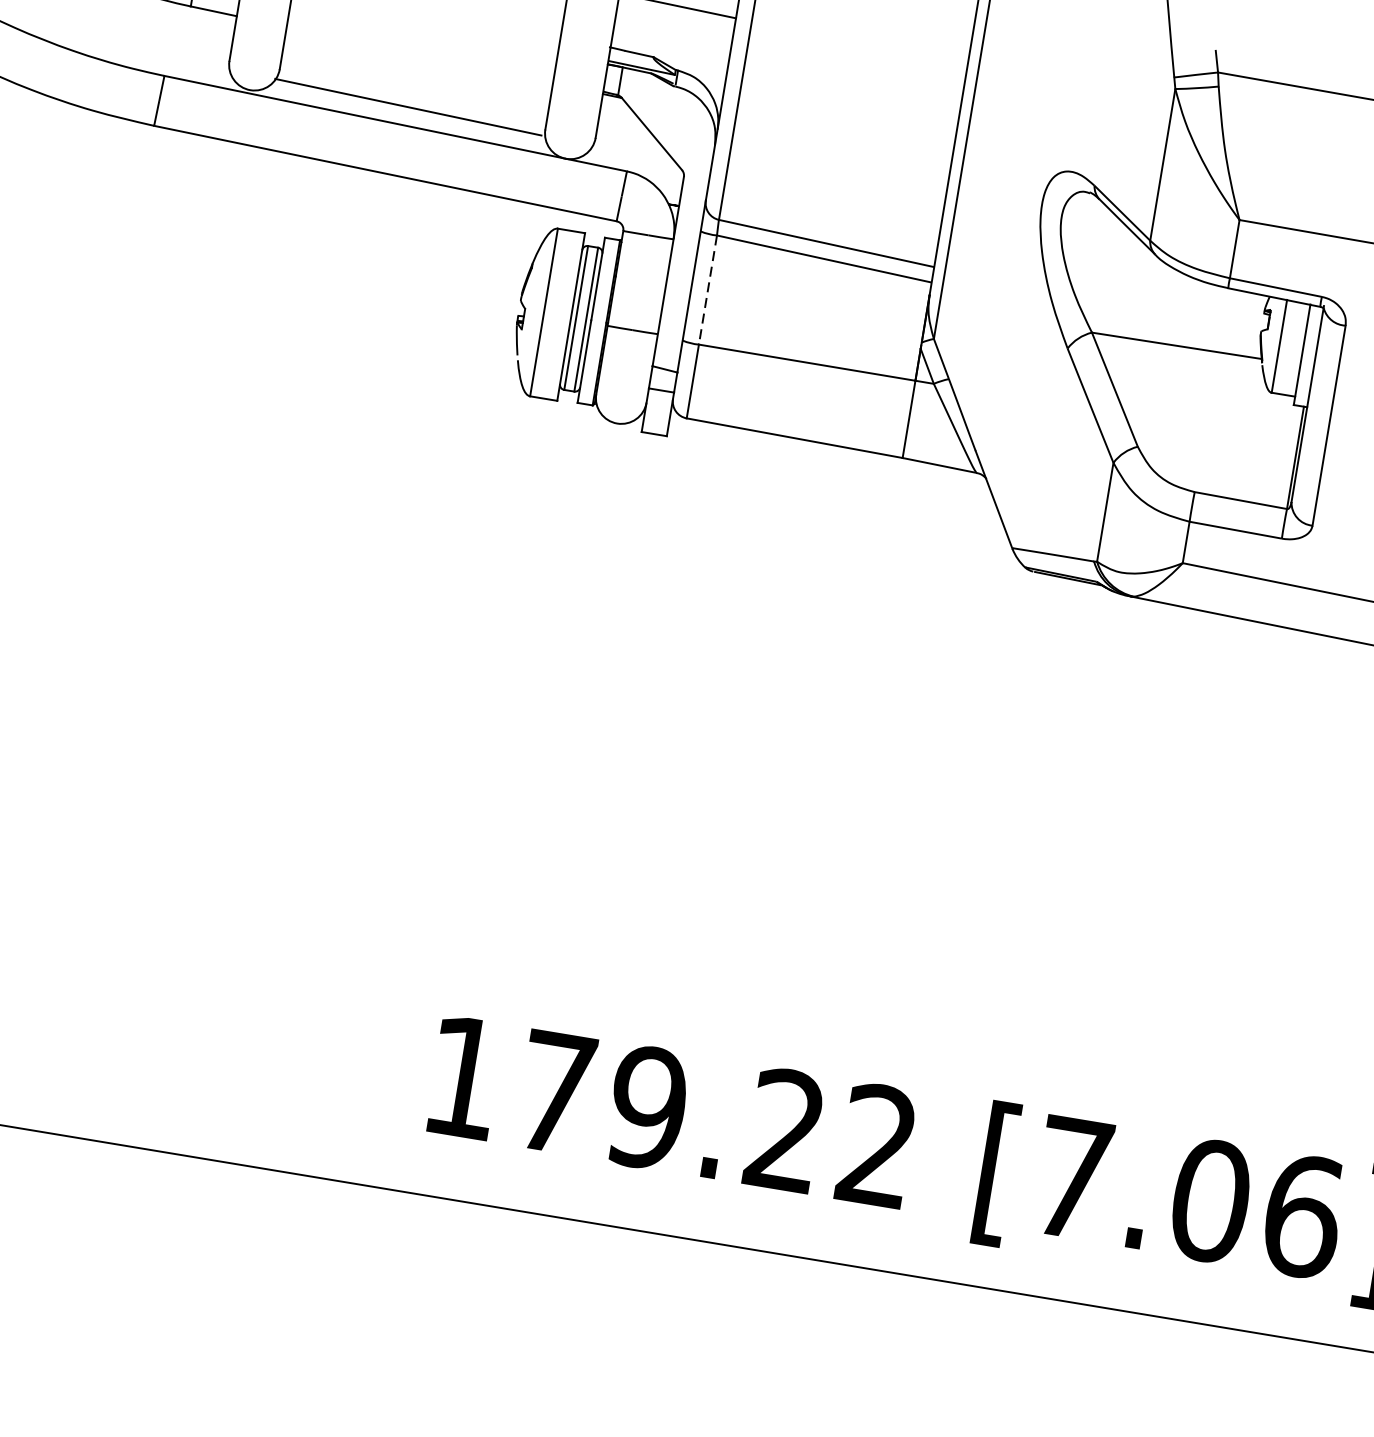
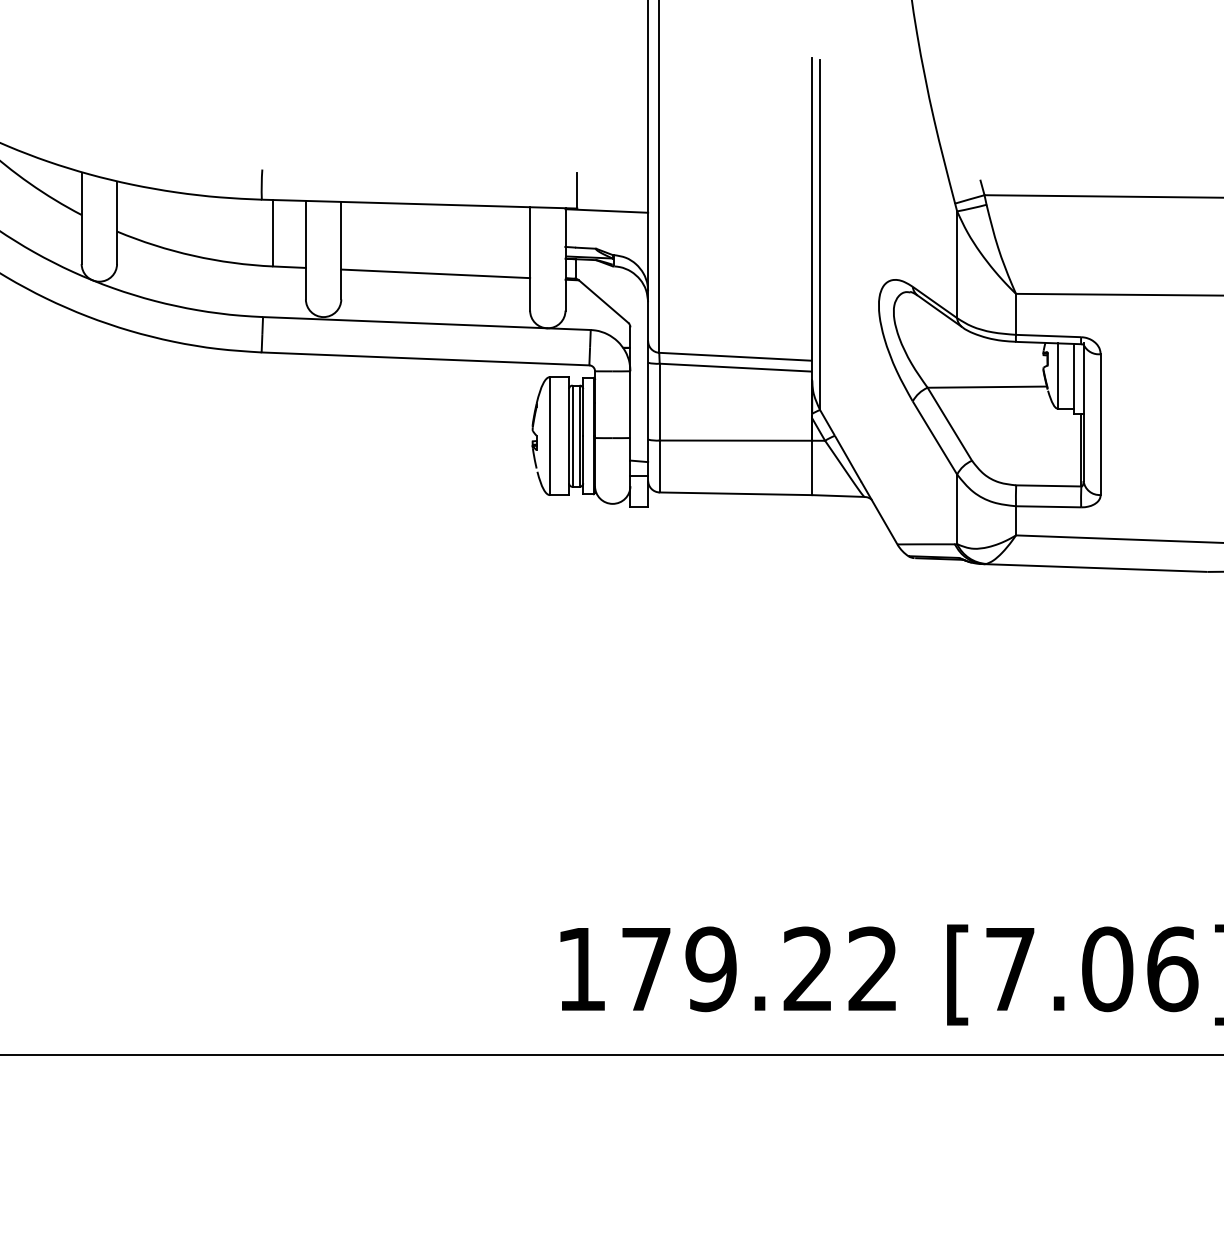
line: (408, 106) -> (435, 273), moved
line: (707, 290) -> (659, 402), dashed -> solid

